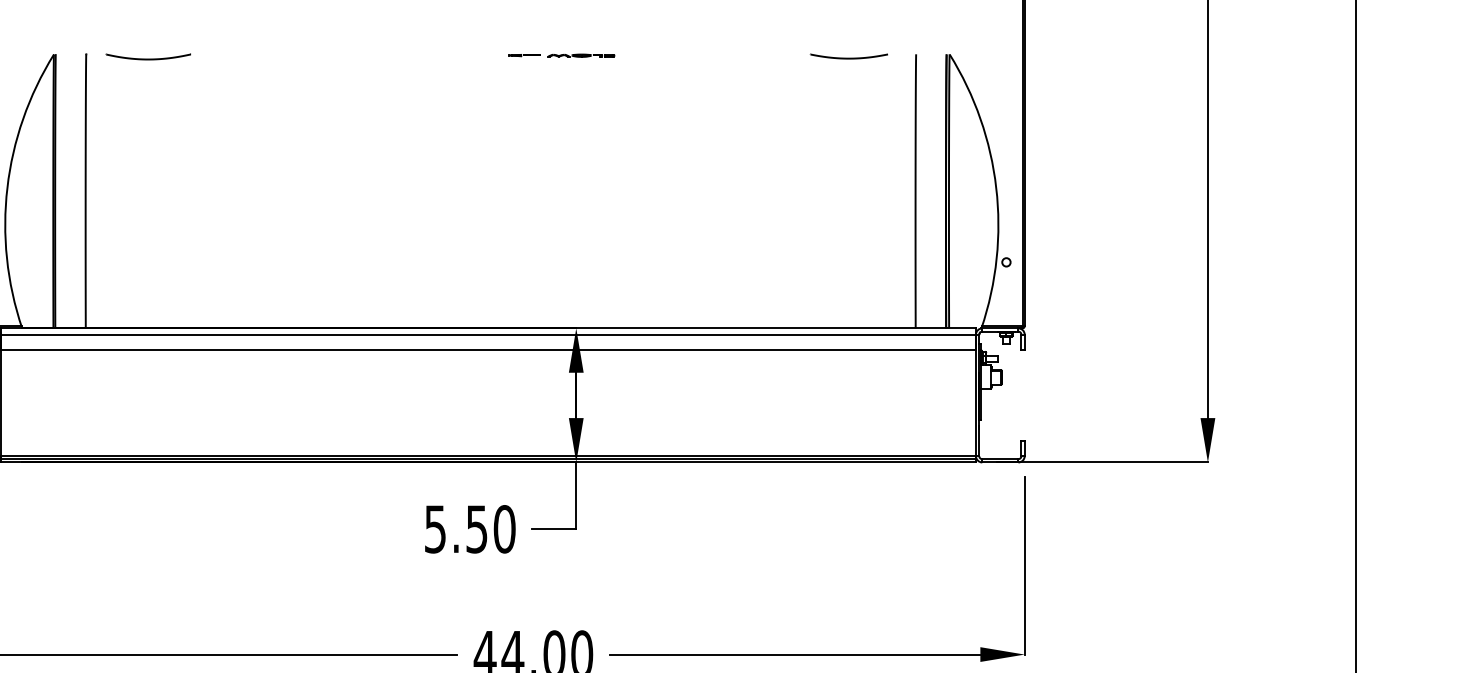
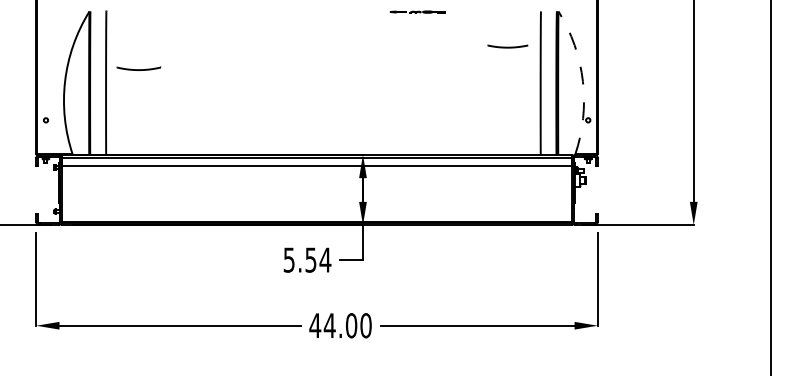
line: (561, 54) -> (417, 11), moved
curve: (848, 56) -> (507, 46), moved
curve: (147, 58) -> (138, 69), moved
arc: (995, 188) -> (582, 81), solid -> dashed
text: (504, 528) -> (325, 259), 5.50 -> 5.54

